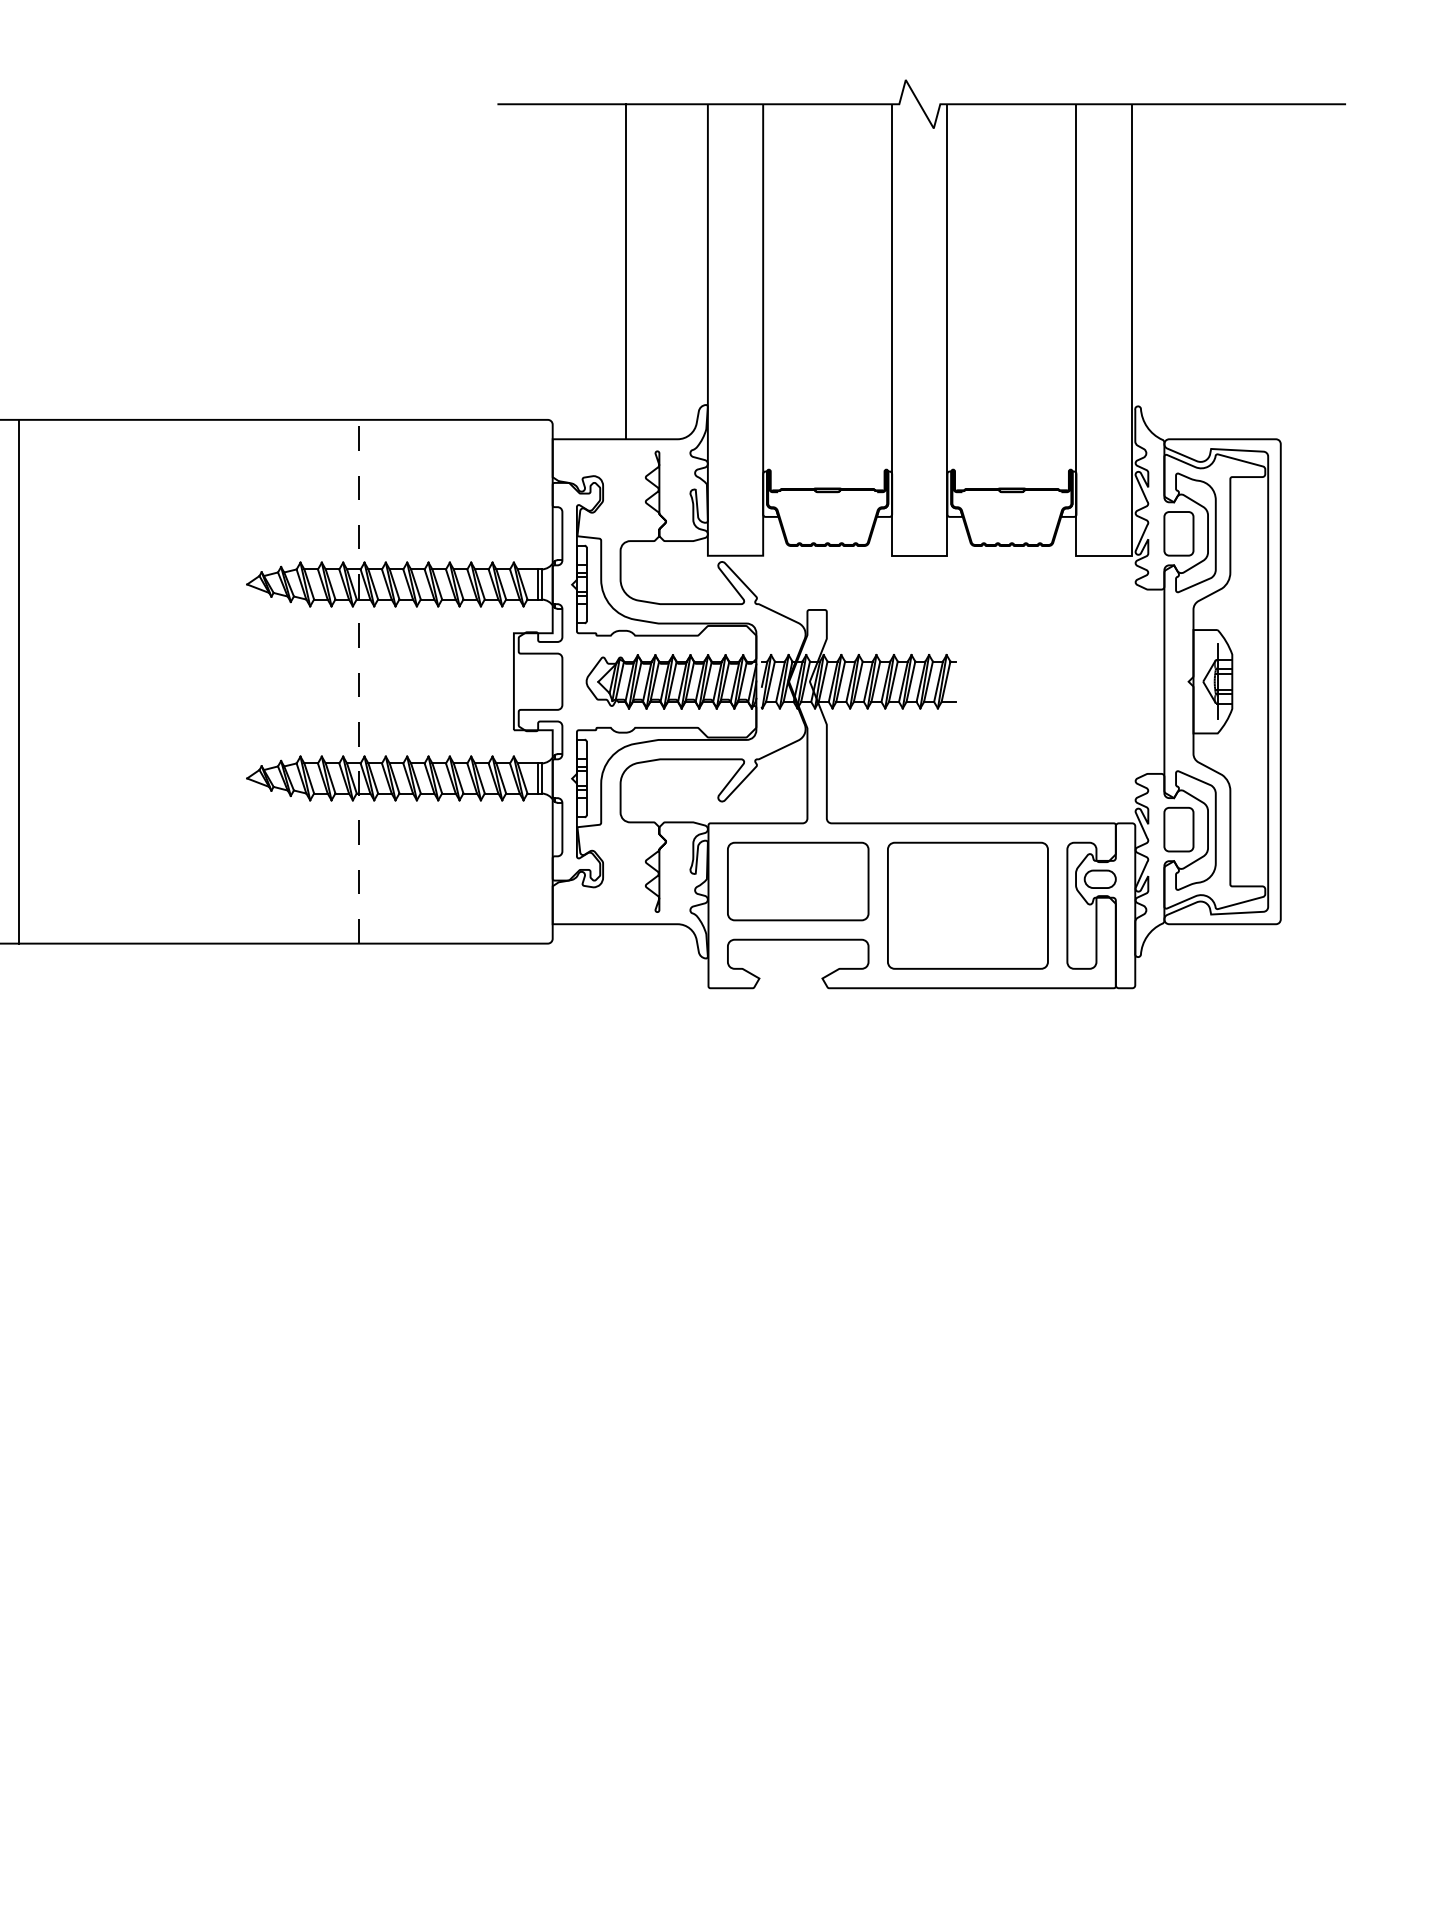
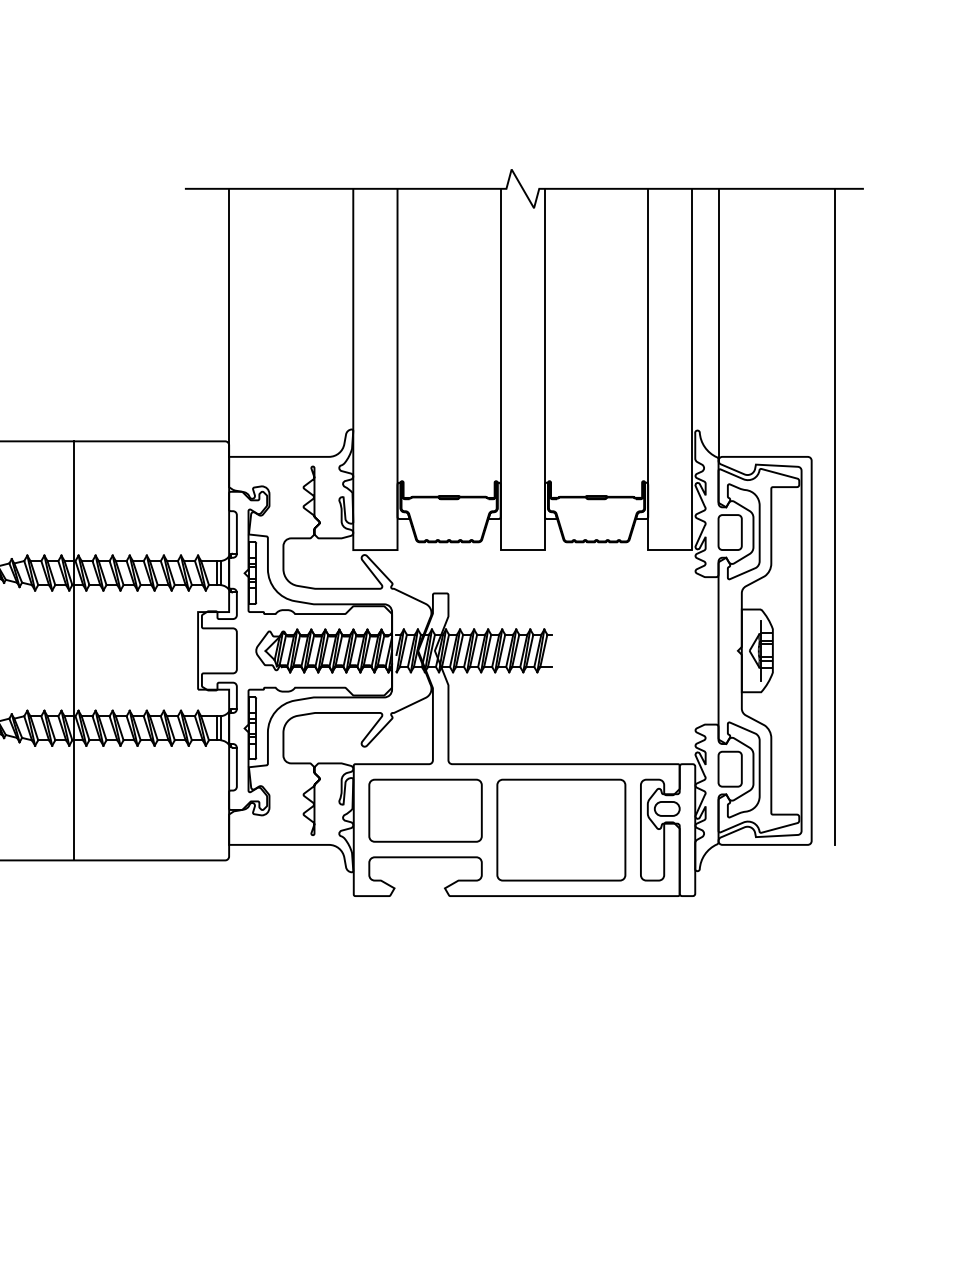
line: (625, 271) -> (228, 322), moved
line: (1164, 274) -> (718, 325), added
line: (1309, 514) -> (834, 517), added
line: (358, 681) -> (73, 650), dashed -> solid

